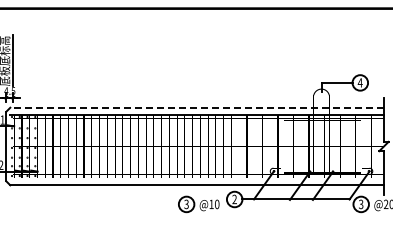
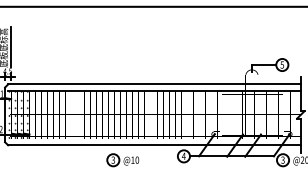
text: (359, 82) -> (281, 64), 4 -> 5
line: (197, 107) -> (154, 84), dashed -> solid
text: (234, 199) -> (183, 156), 2 -> 4
part: (198, 204) -> (122, 160), moved

